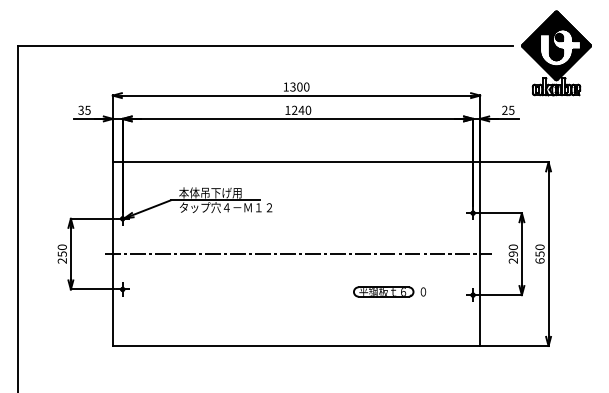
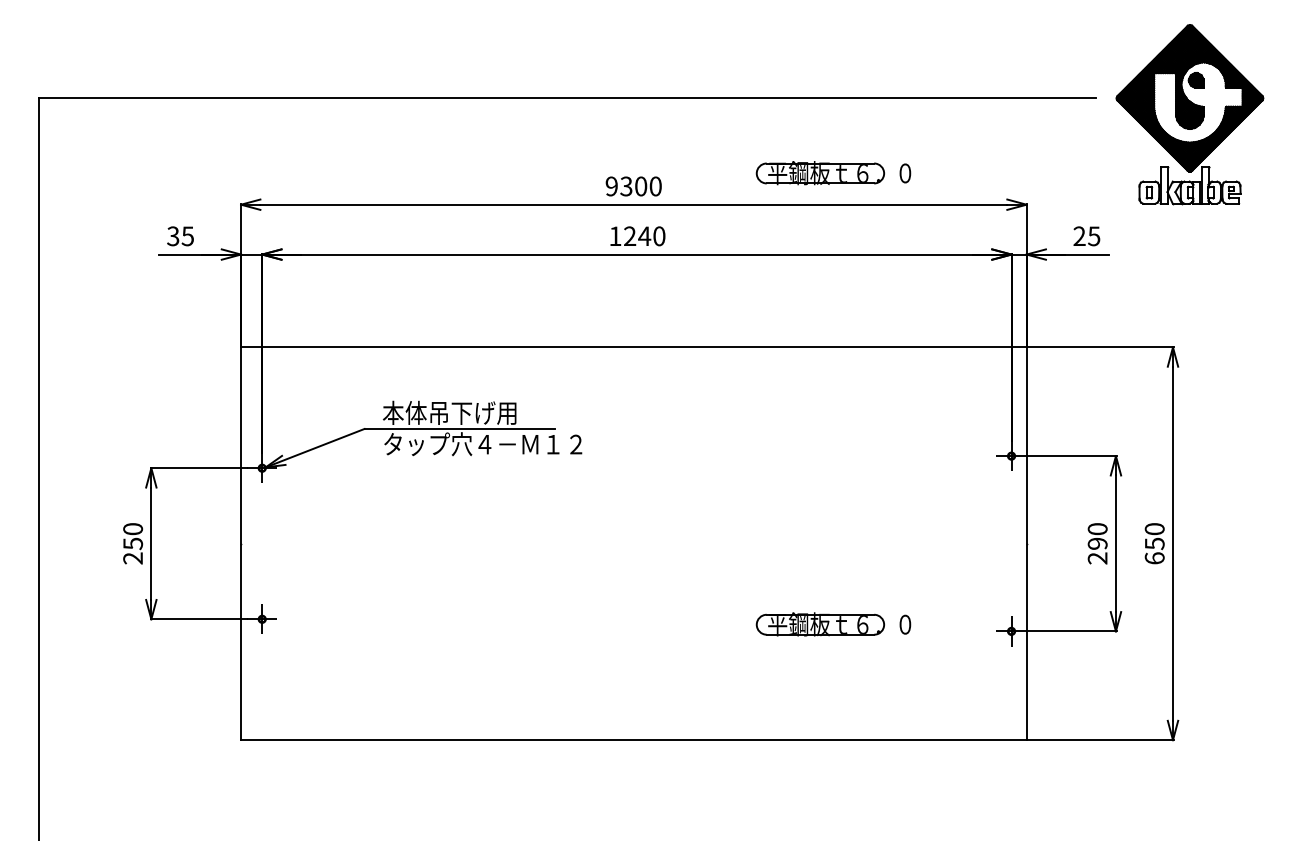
part: (389, 80) -> (832, 172), added
text: (285, 86) -> (610, 185), 1300 -> 9300
line: (298, 254) -> (638, 544), removed

